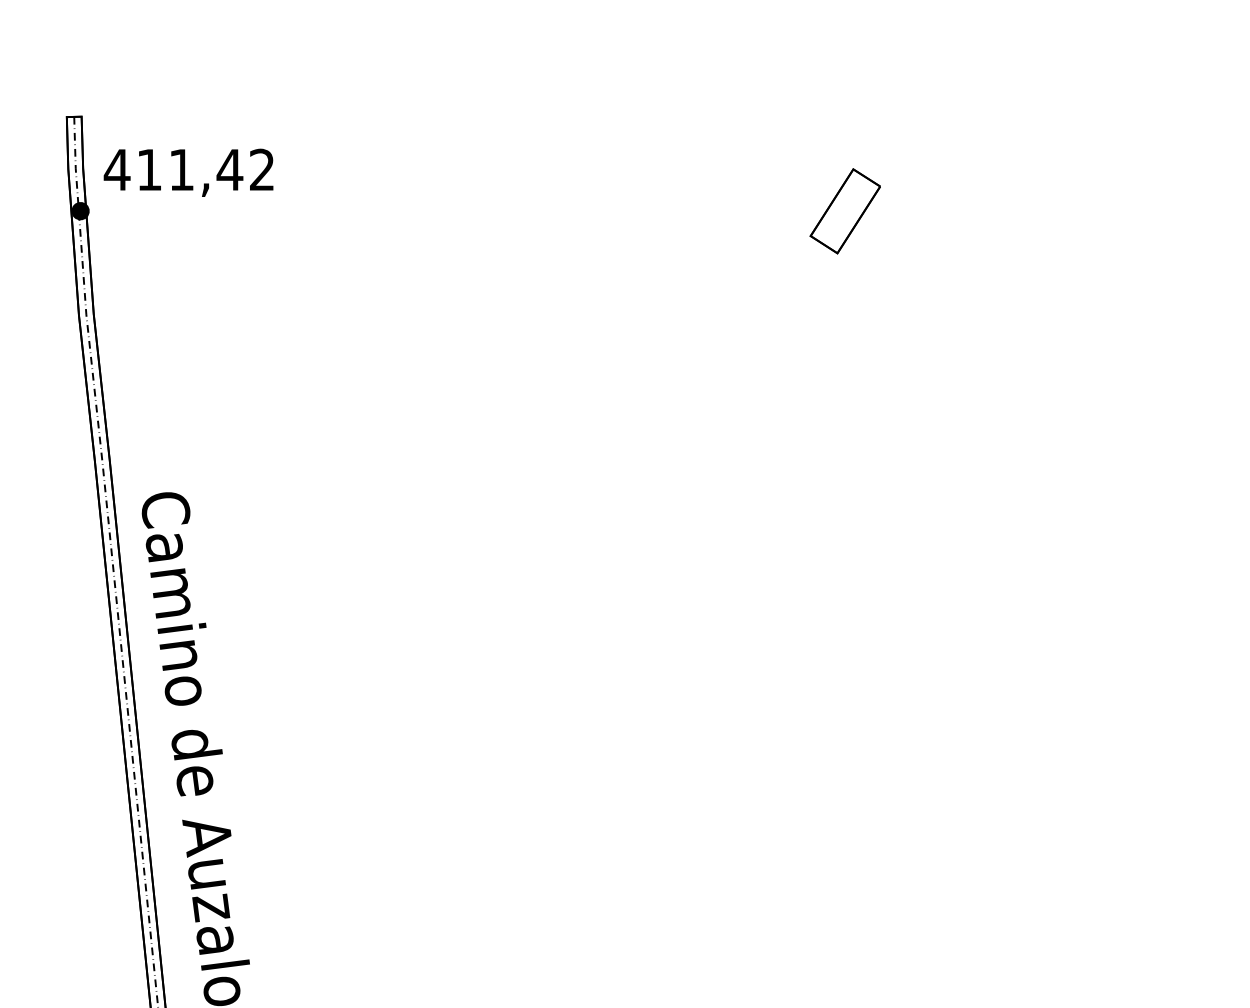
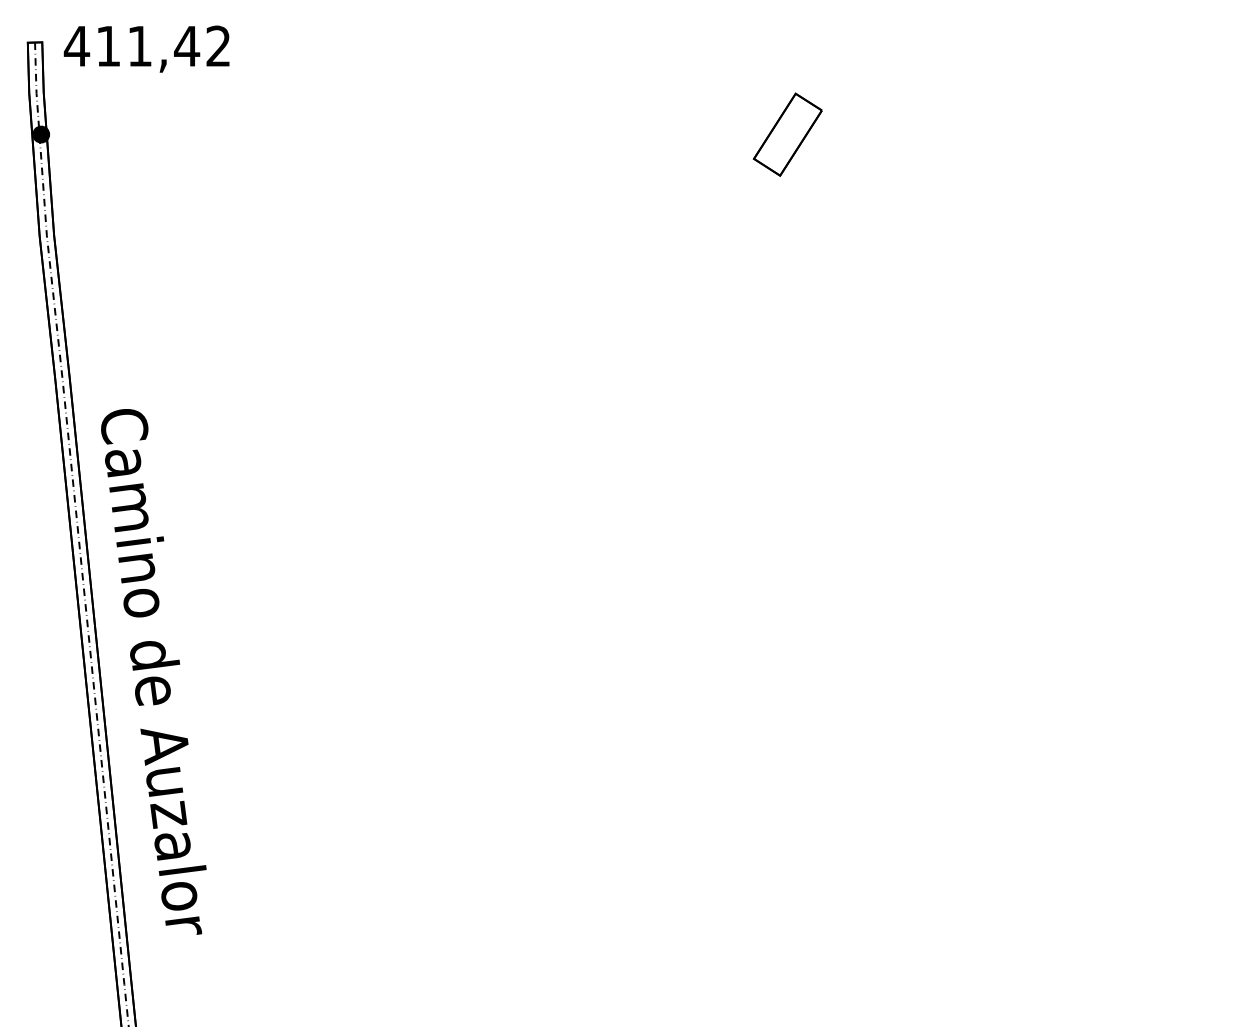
text: (188, 172) -> (146, 48), moved

